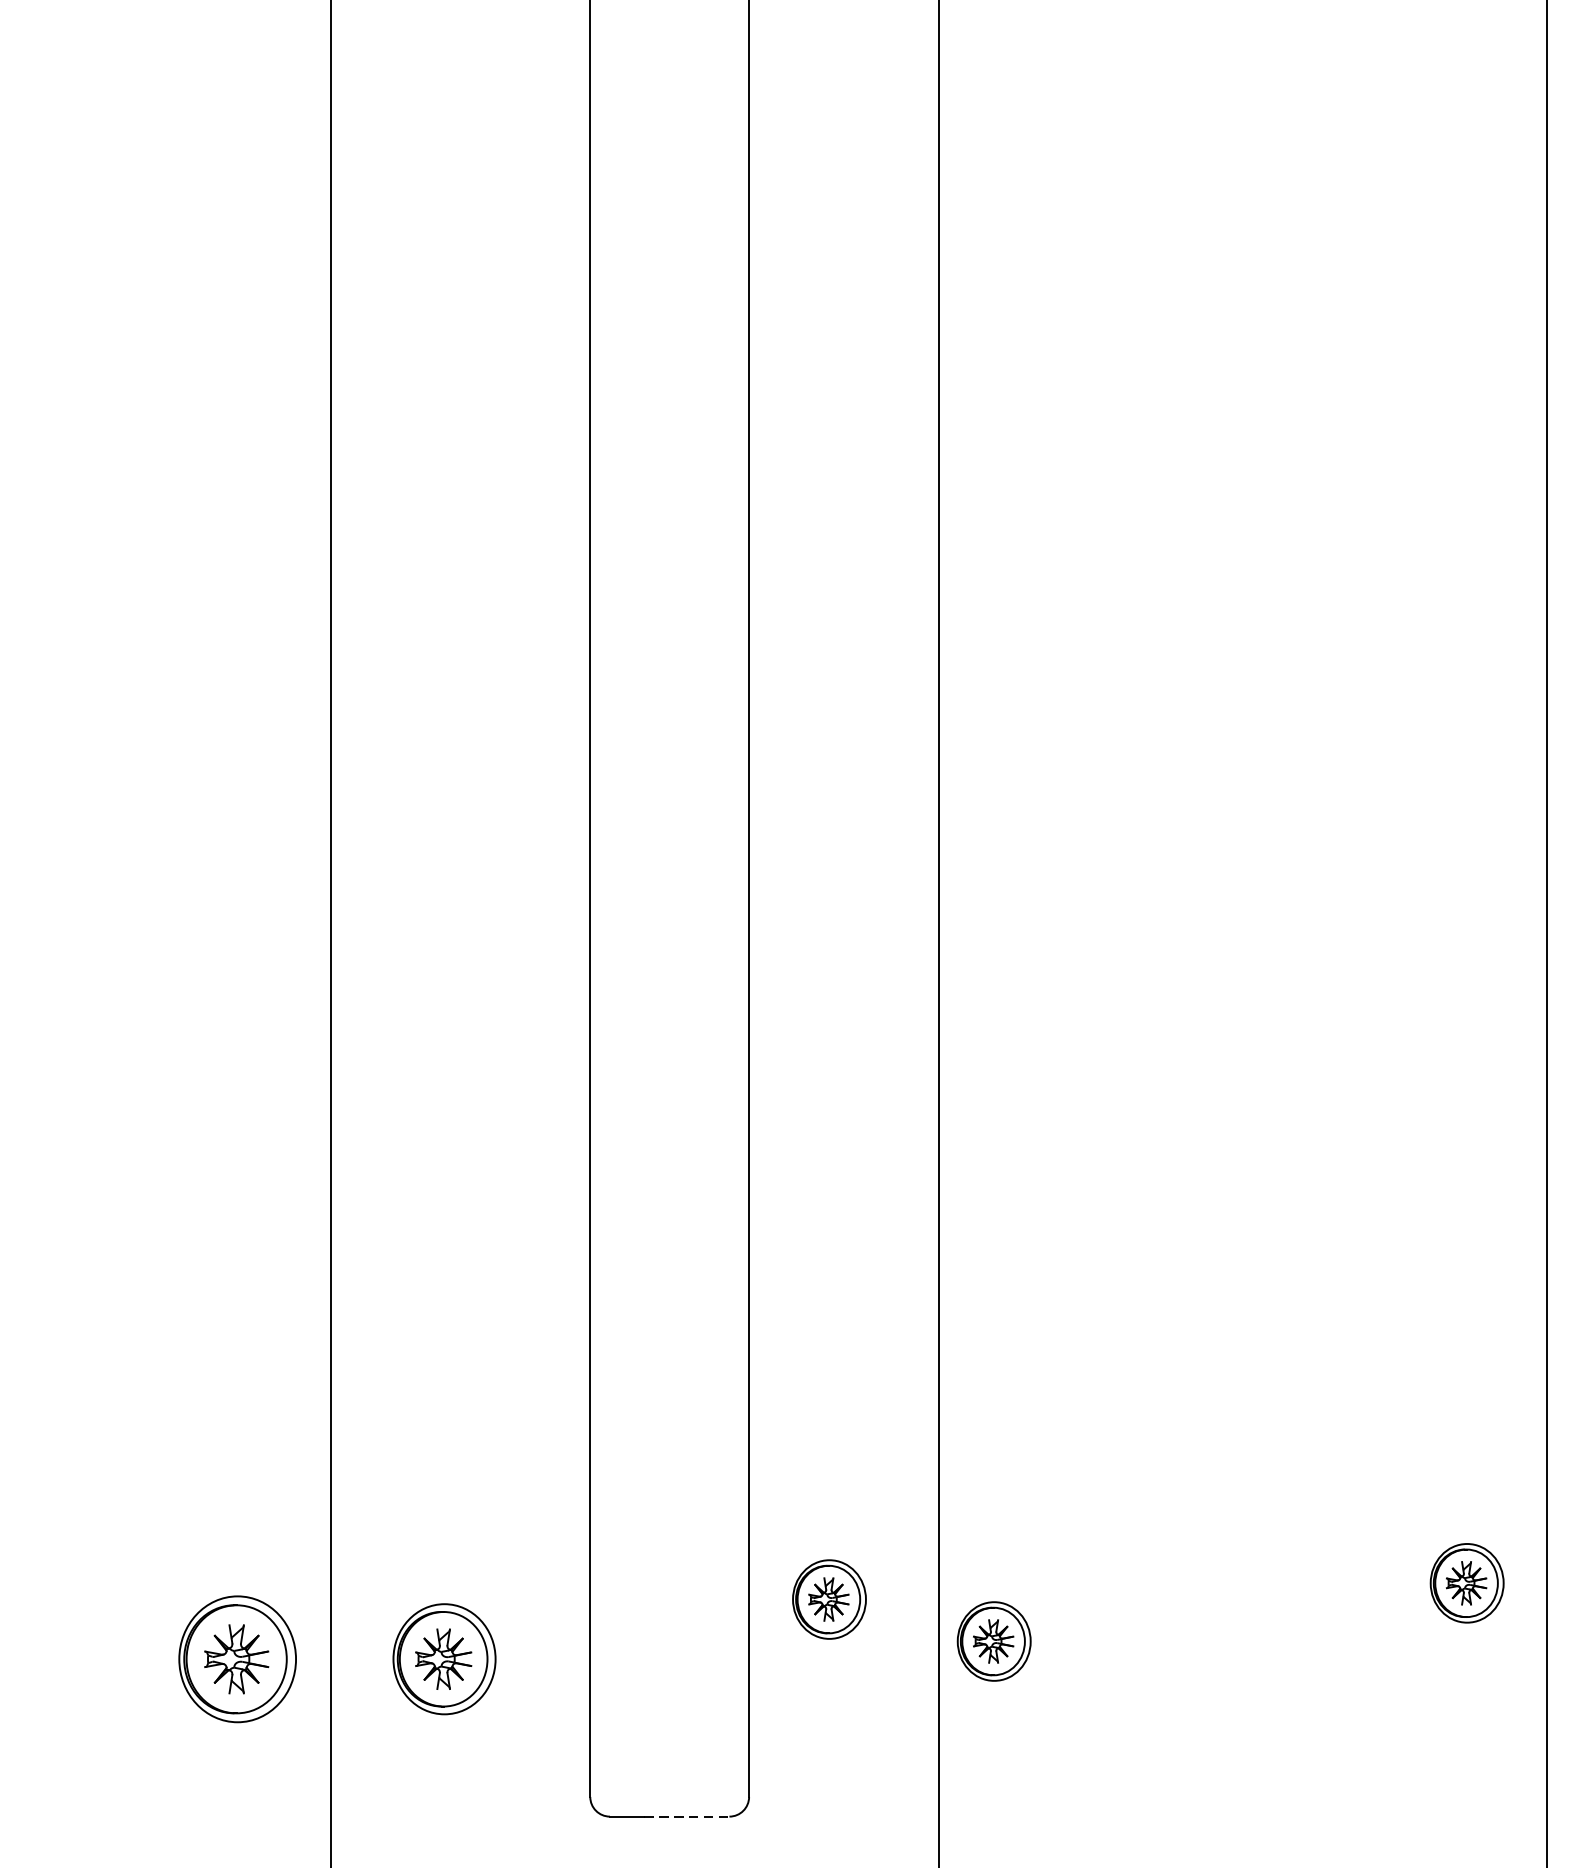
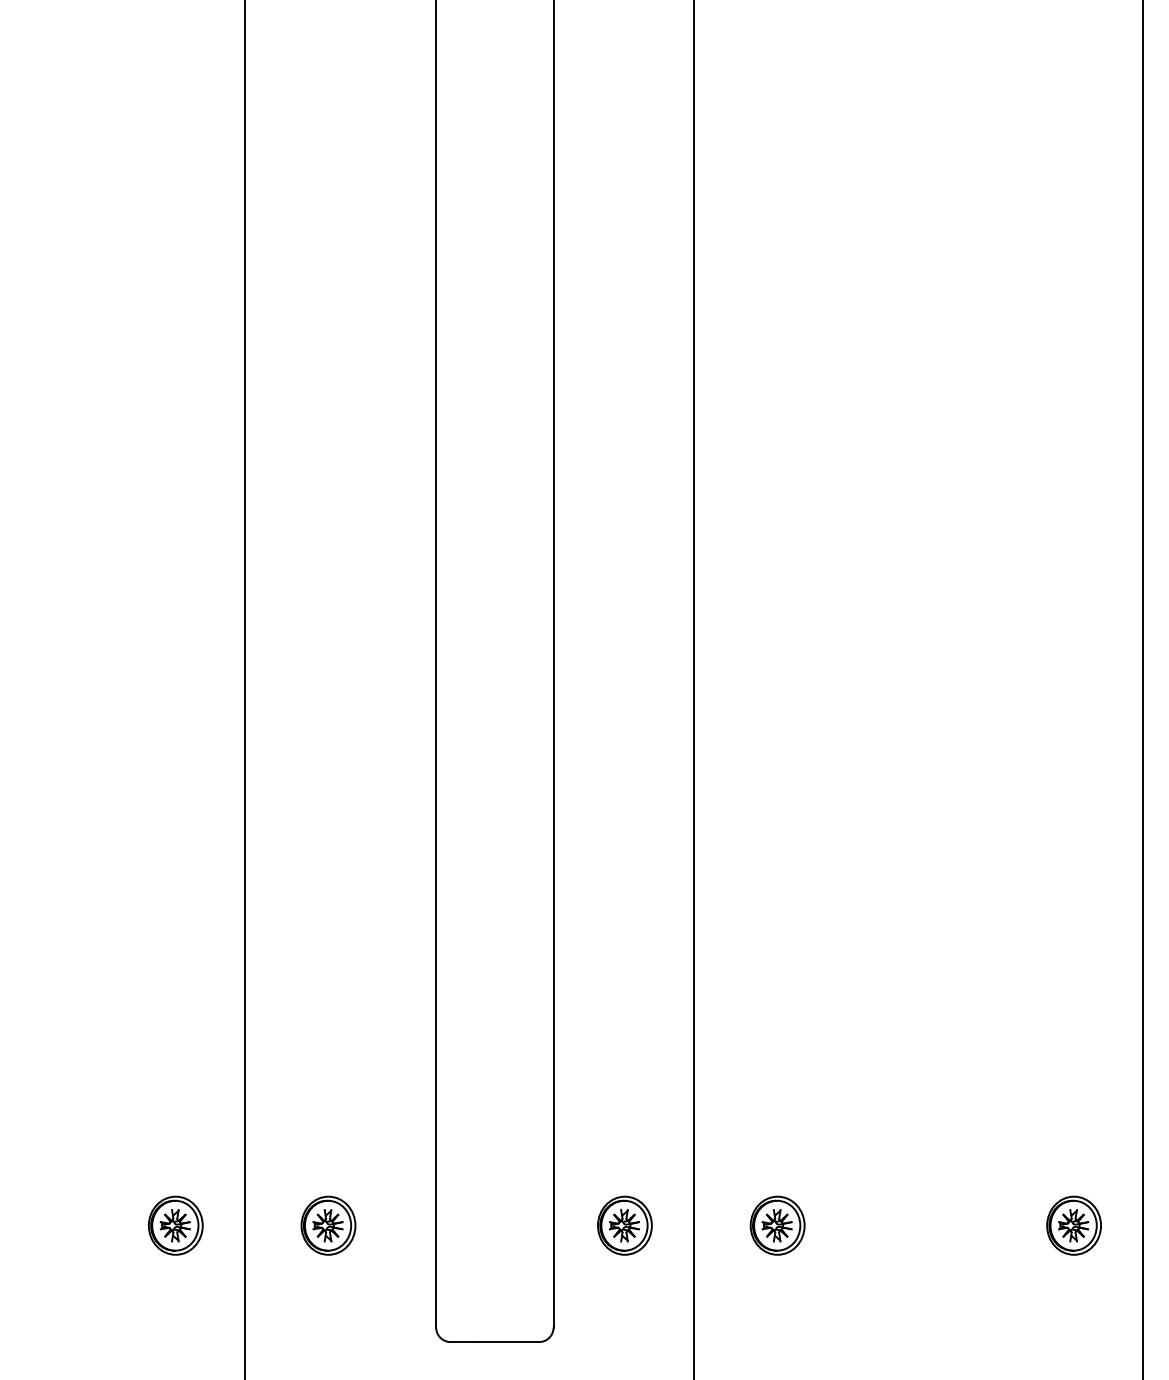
part: (1466, 1583) -> (1073, 1225), moved
part: (828, 1599) -> (624, 1225), moved
part: (994, 1641) -> (777, 1225), moved
part: (237, 1658) -> (175, 1225), size x0.62
part: (444, 1658) -> (328, 1225), size x0.71
line: (688, 1817) -> (508, 1342), dashed -> solid

